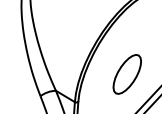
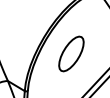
part: (126, 74) -> (70, 54), moved

